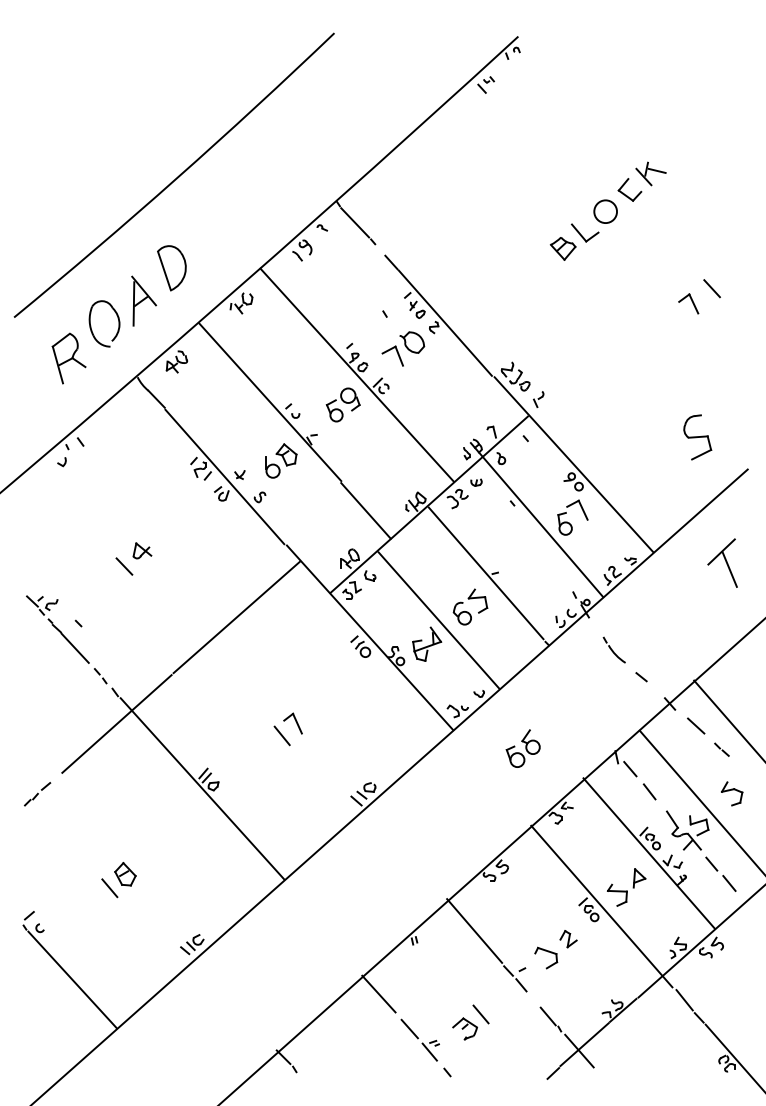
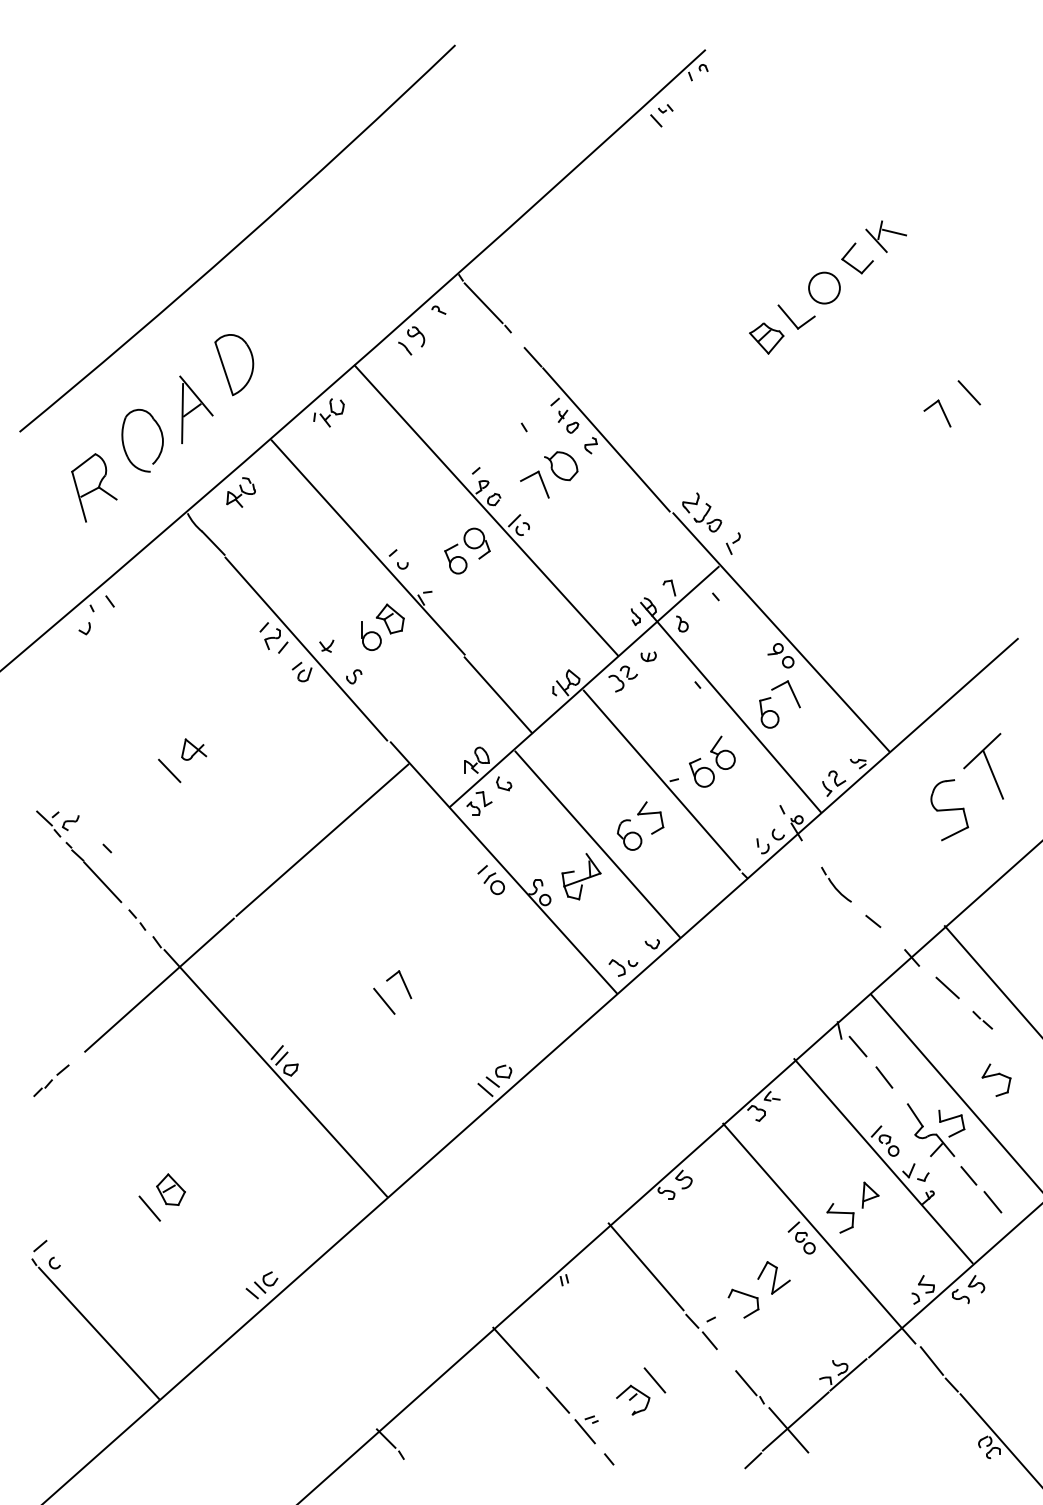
part: (697, 437) -> (949, 810), moved
part: (522, 748) -> (711, 761), moved
part: (568, 938) -> (773, 1277), size x1.43

